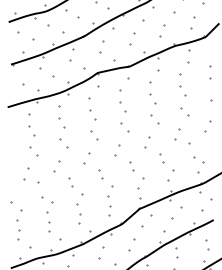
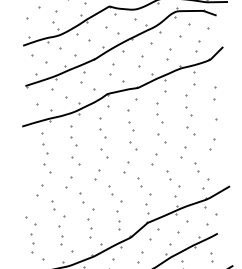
part: (191, 150) -> (196, 167), size x0.62
part: (40, 190) -> (53, 205), size x0.62

